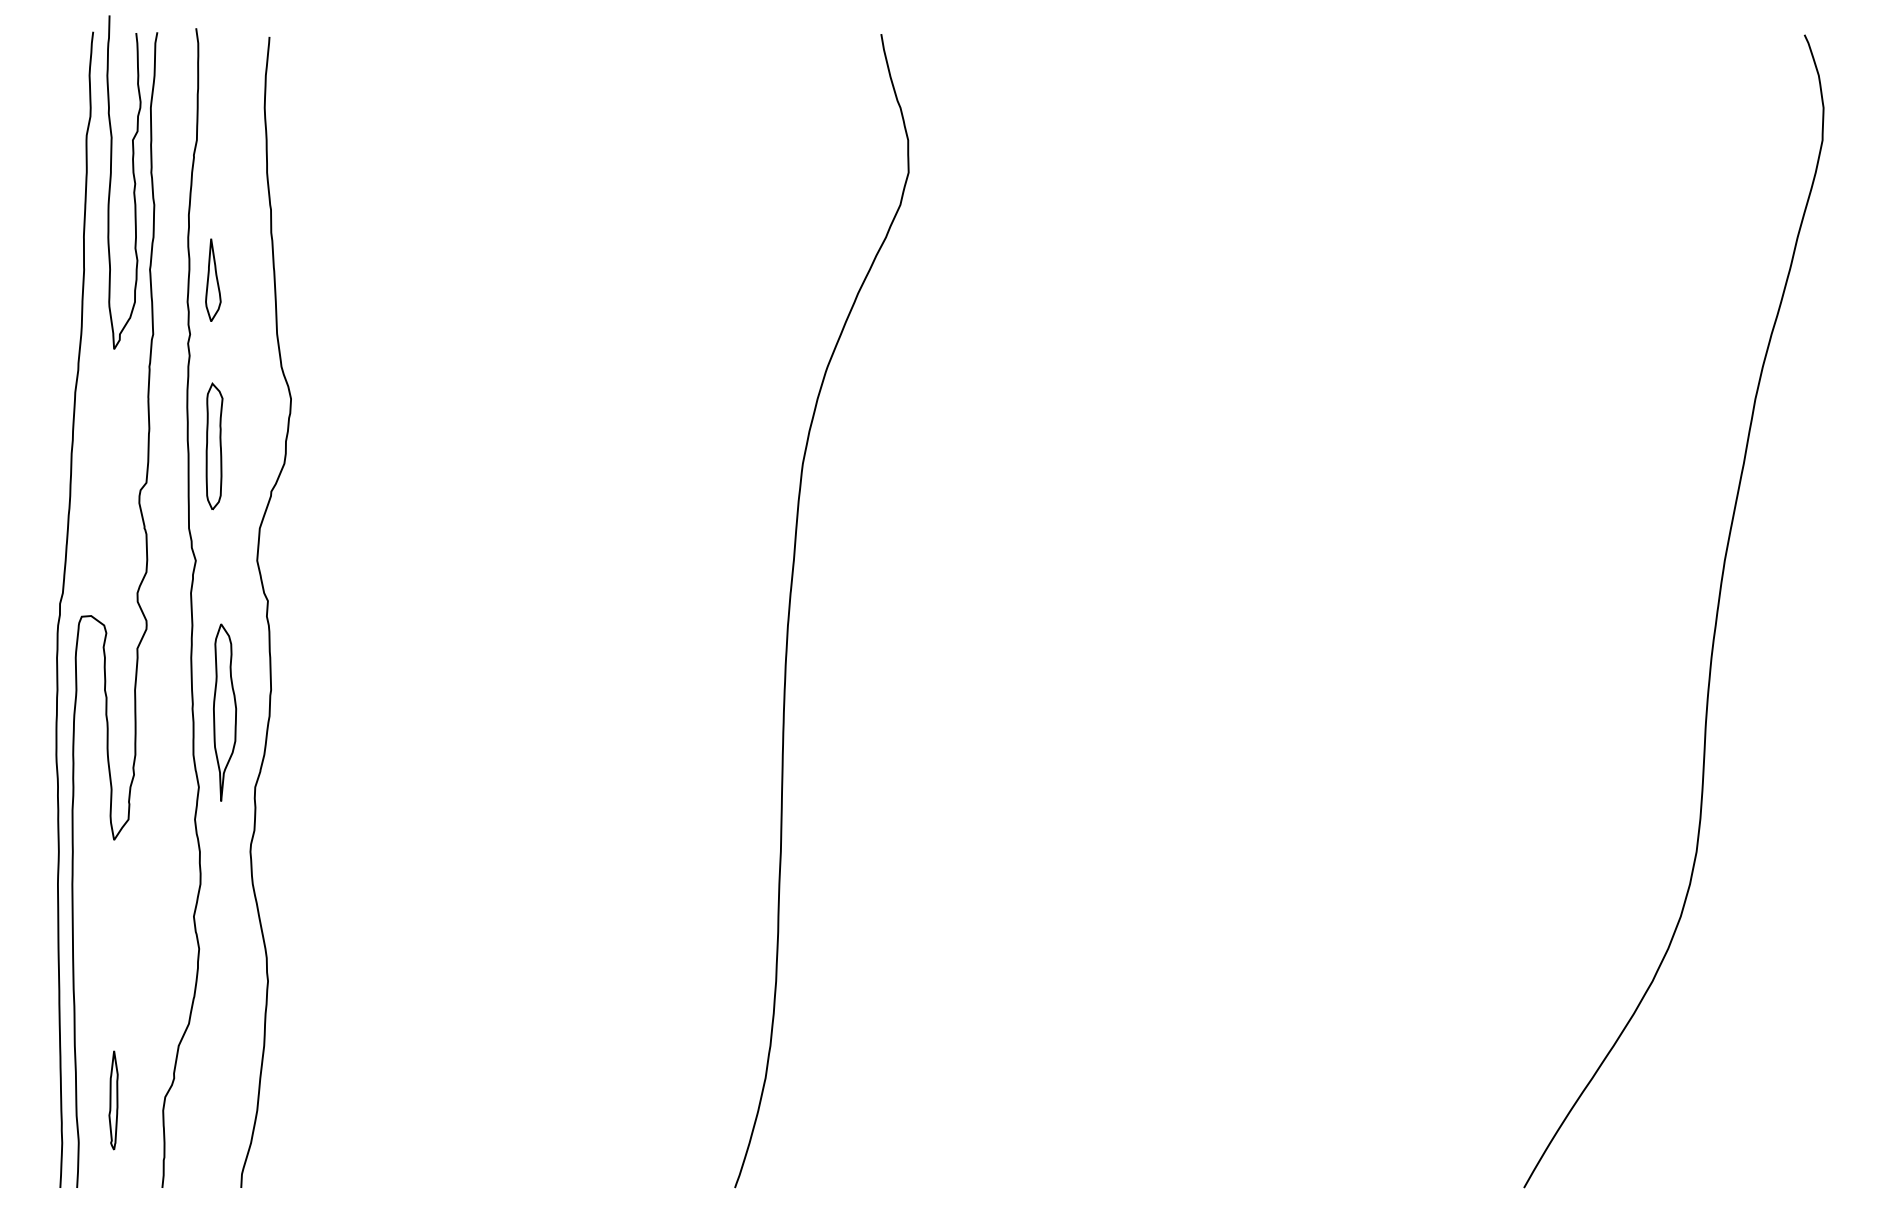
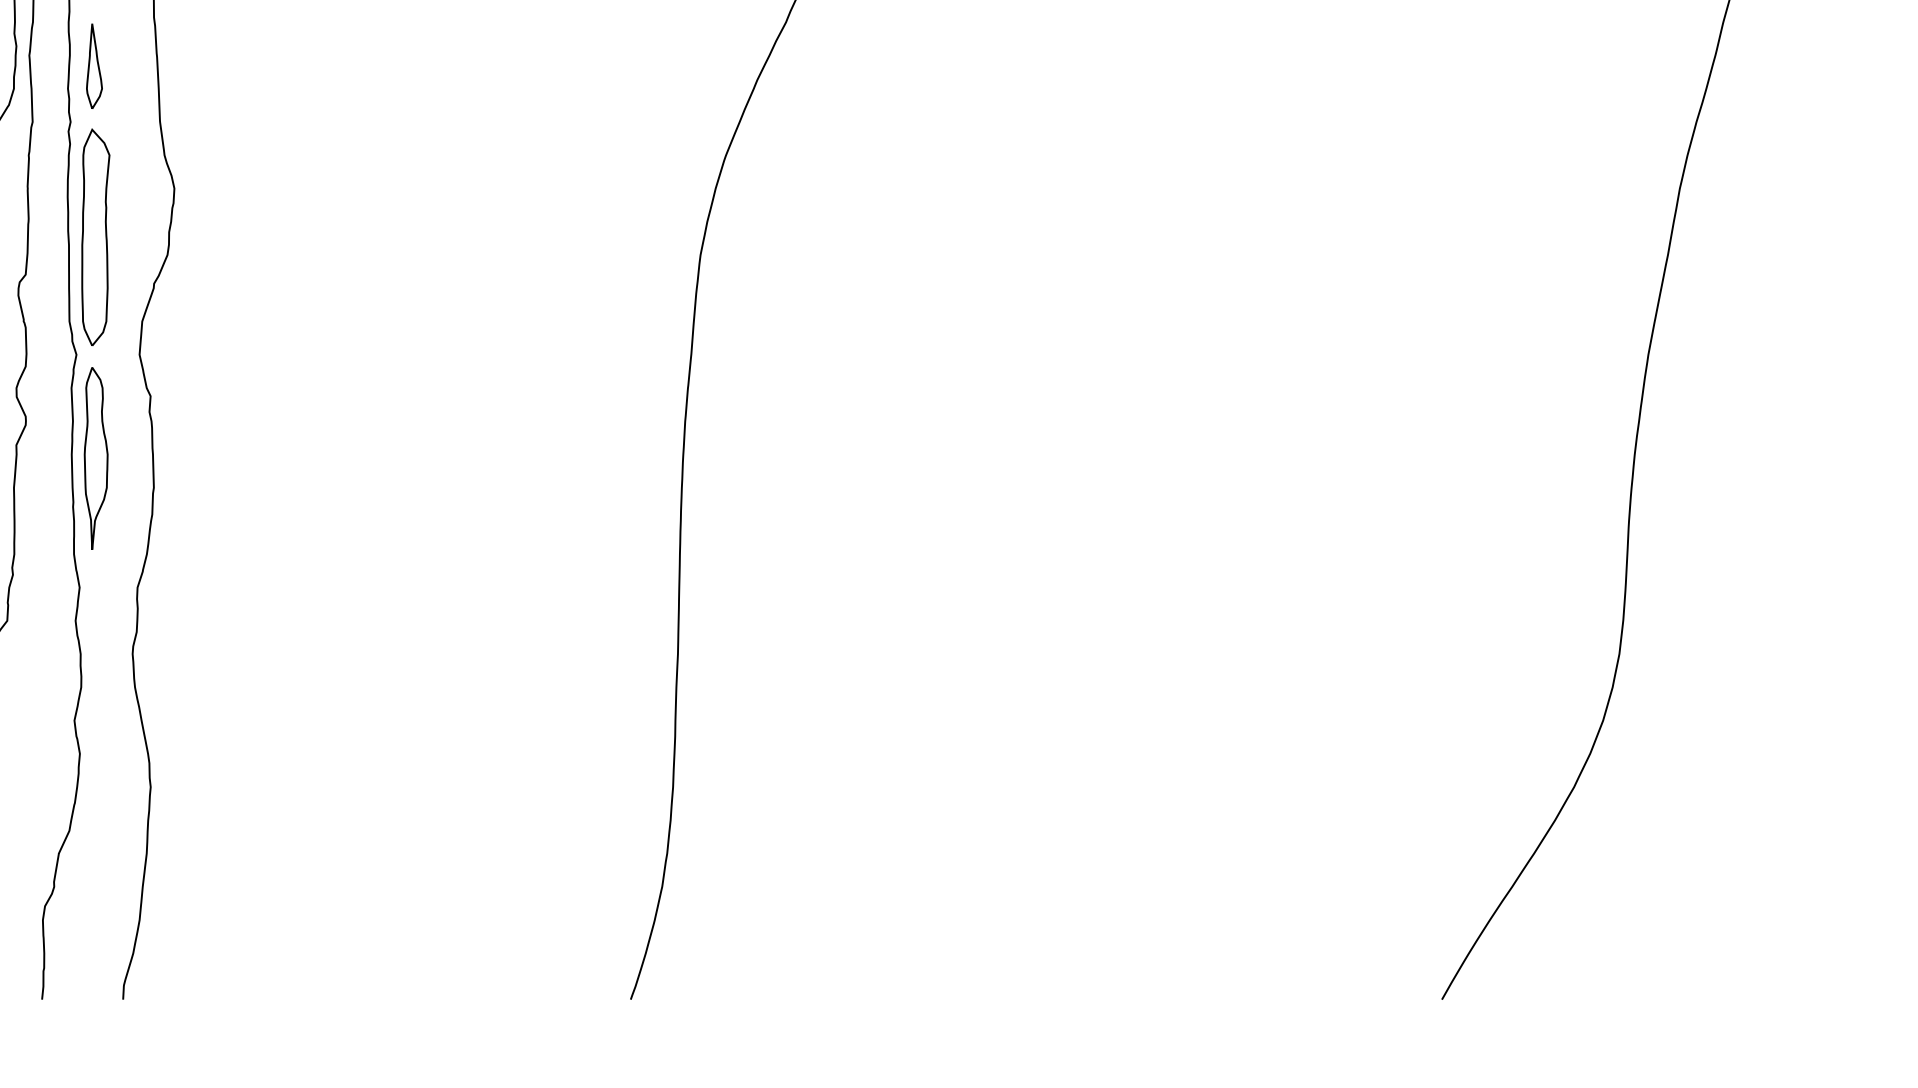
part: (214, 446) -> (95, 237), size x1.67
part: (225, 712) -> (96, 458), moved

